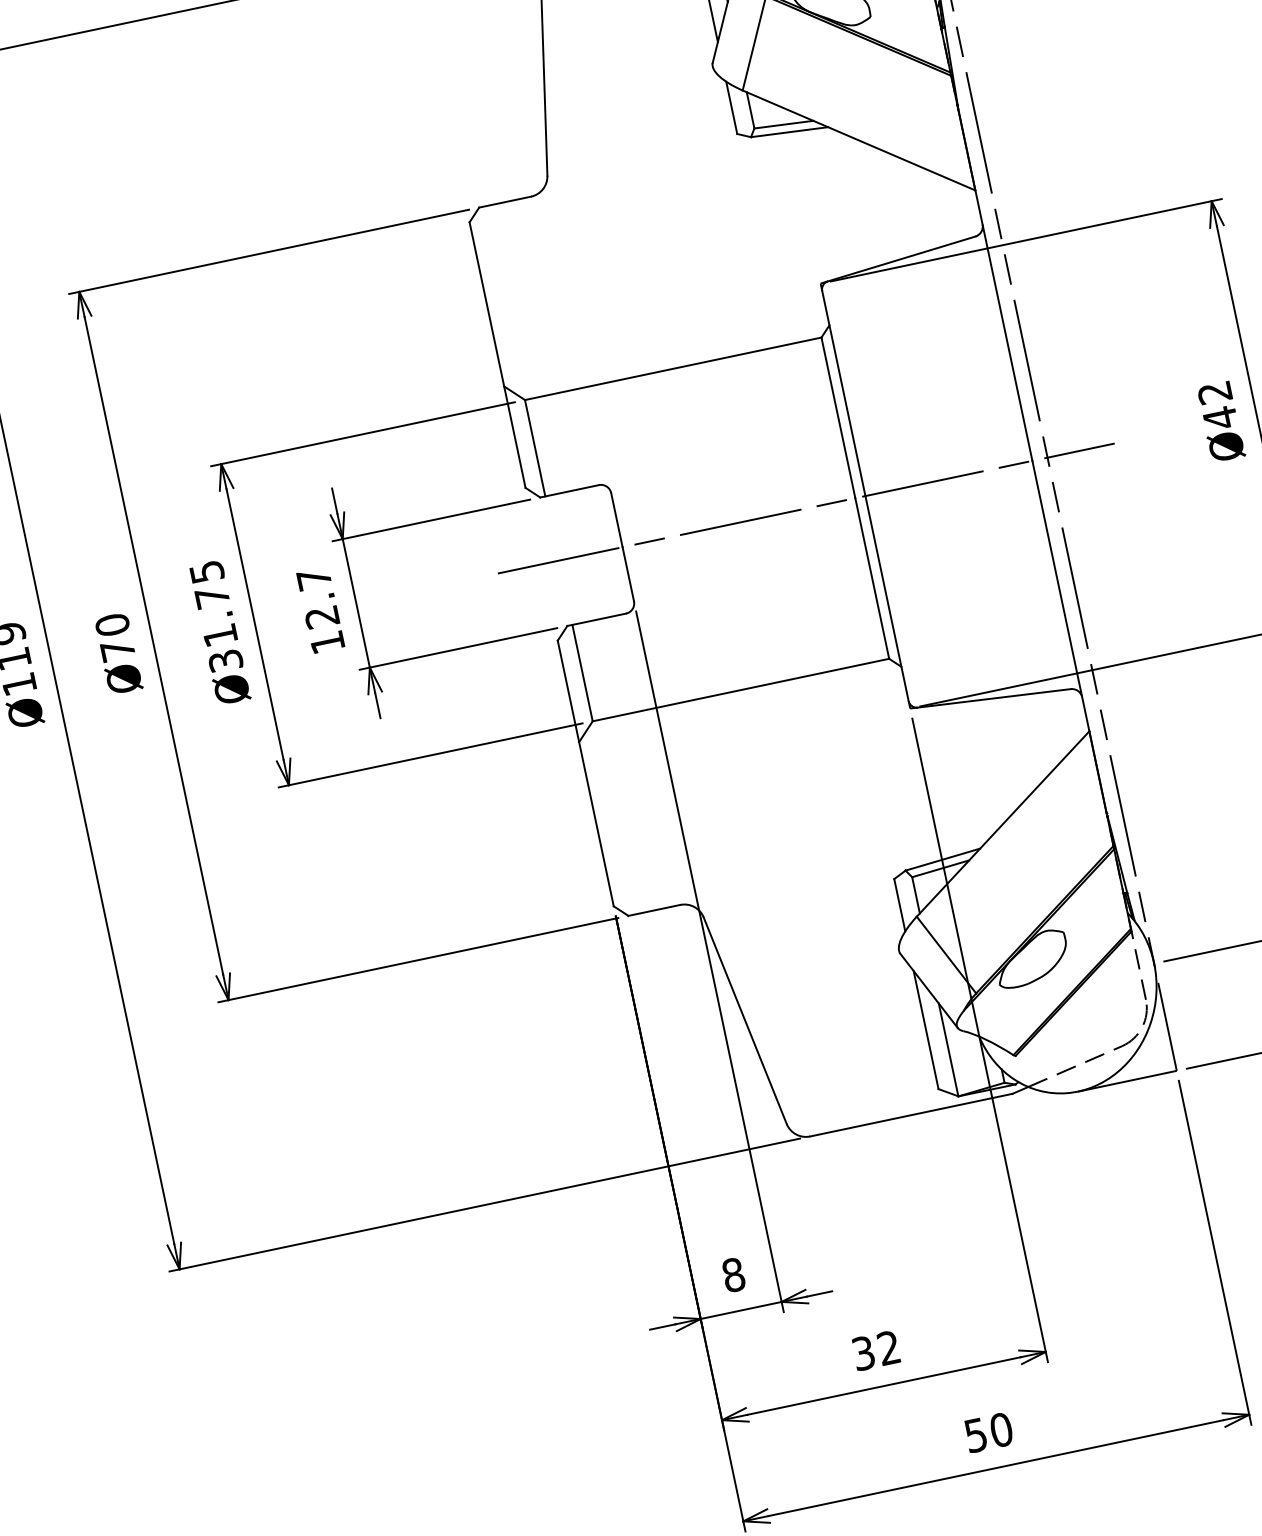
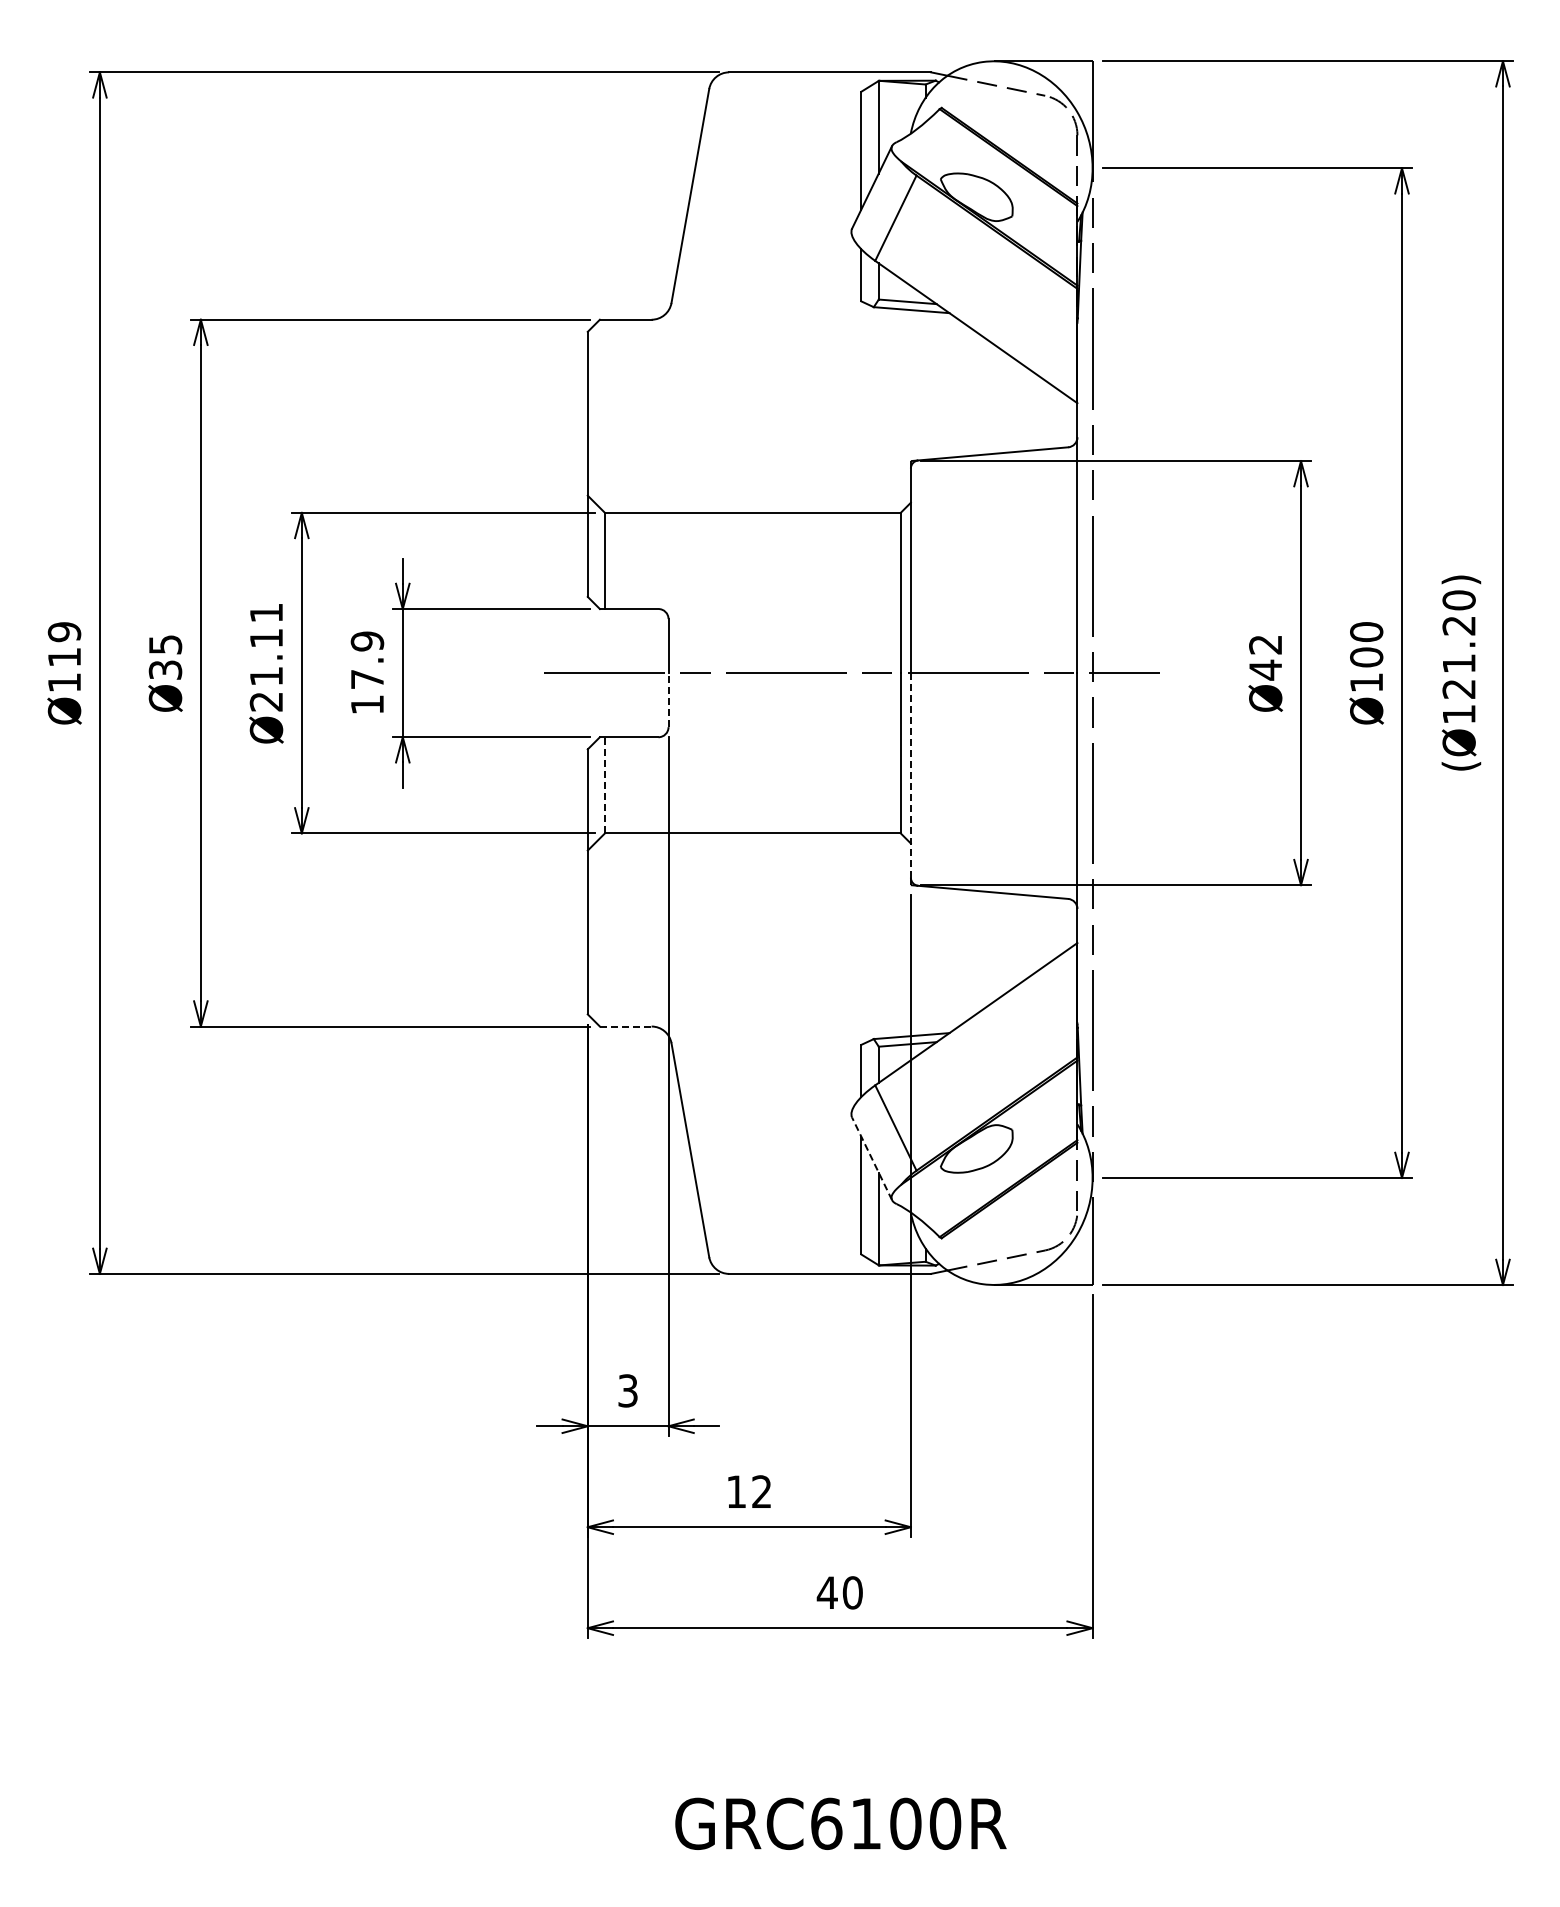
line: (628, 573) -> (668, 699), solid -> dashed
line: (886, 597) -> (910, 774), solid -> dashed
text: (318, 598) -> (367, 660), 12.7 -> 17.9
text: (216, 616) -> (266, 657), Ø31.75 -> Ø21.11
text: (114, 636) -> (165, 656), Ø70 -> Ø35
line: (581, 672) -> (604, 784), solid -> dashed
line: (654, 910) -> (625, 1026), solid -> dashed
line: (929, 990) -> (872, 1158), solid -> dashed
text: (733, 1274) -> (628, 1390), 8 -> 3
text: (863, 1352) -> (736, 1491), 32 -> 12
text: (975, 1435) -> (826, 1592), 50 -> 40

